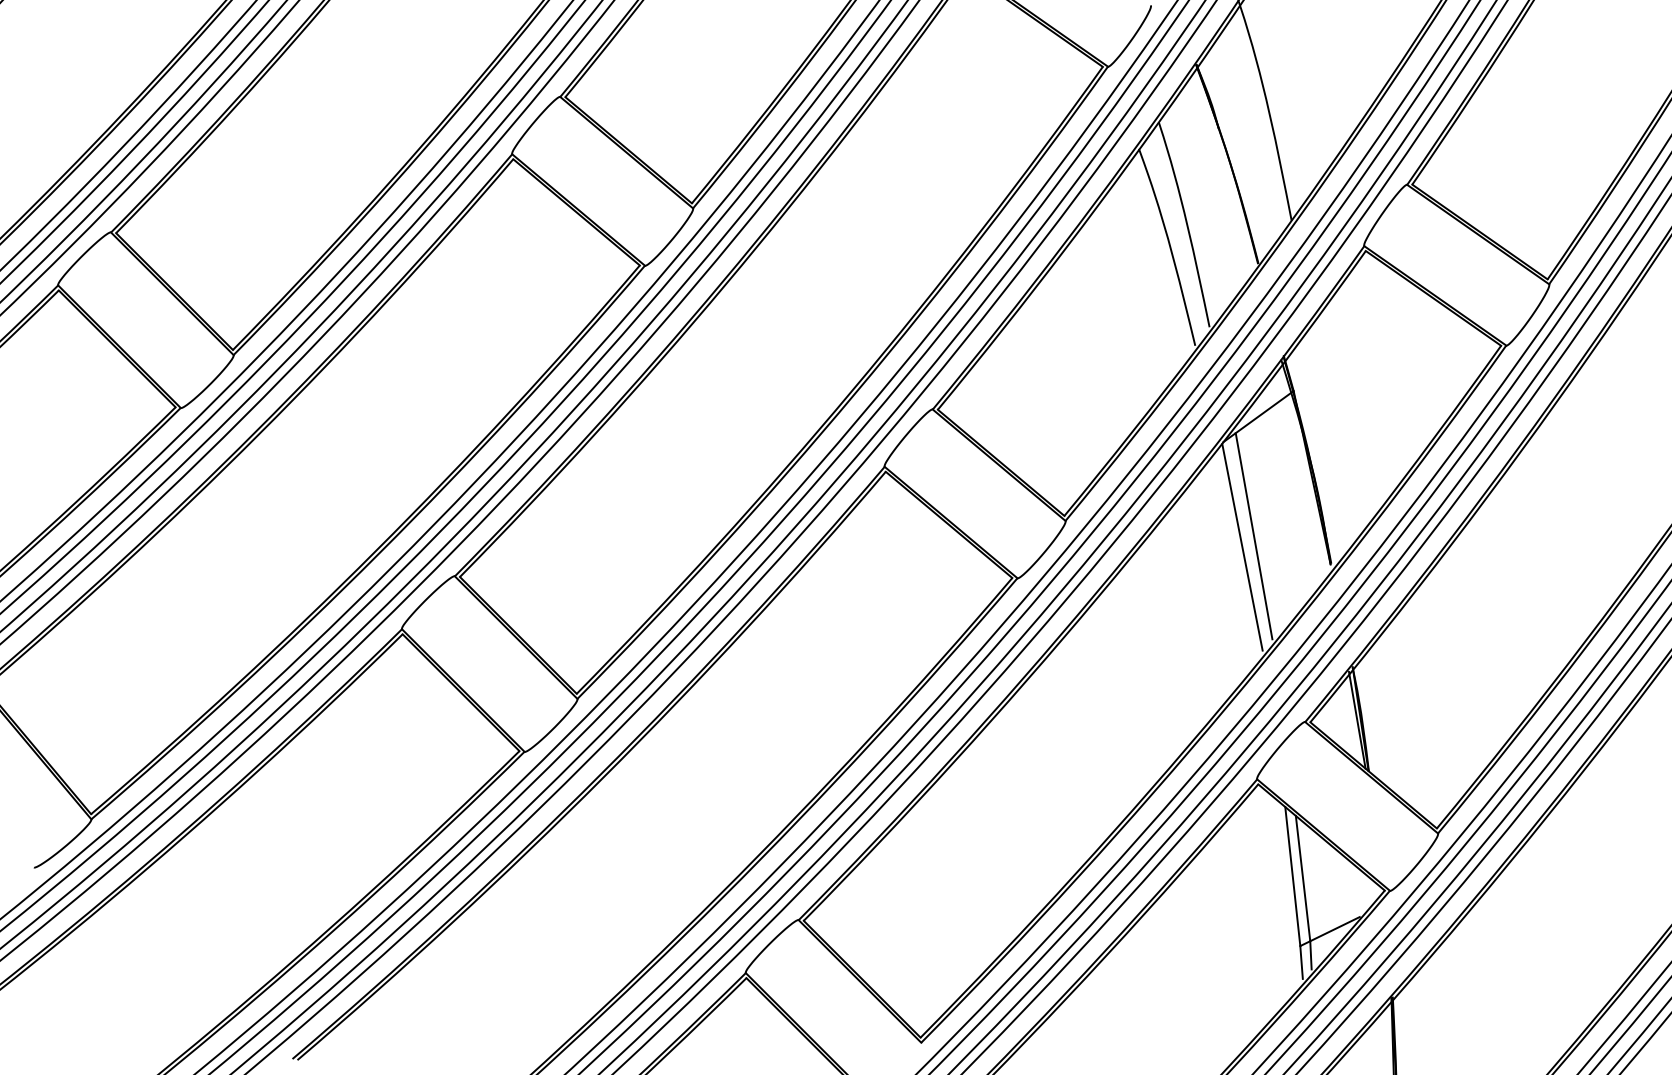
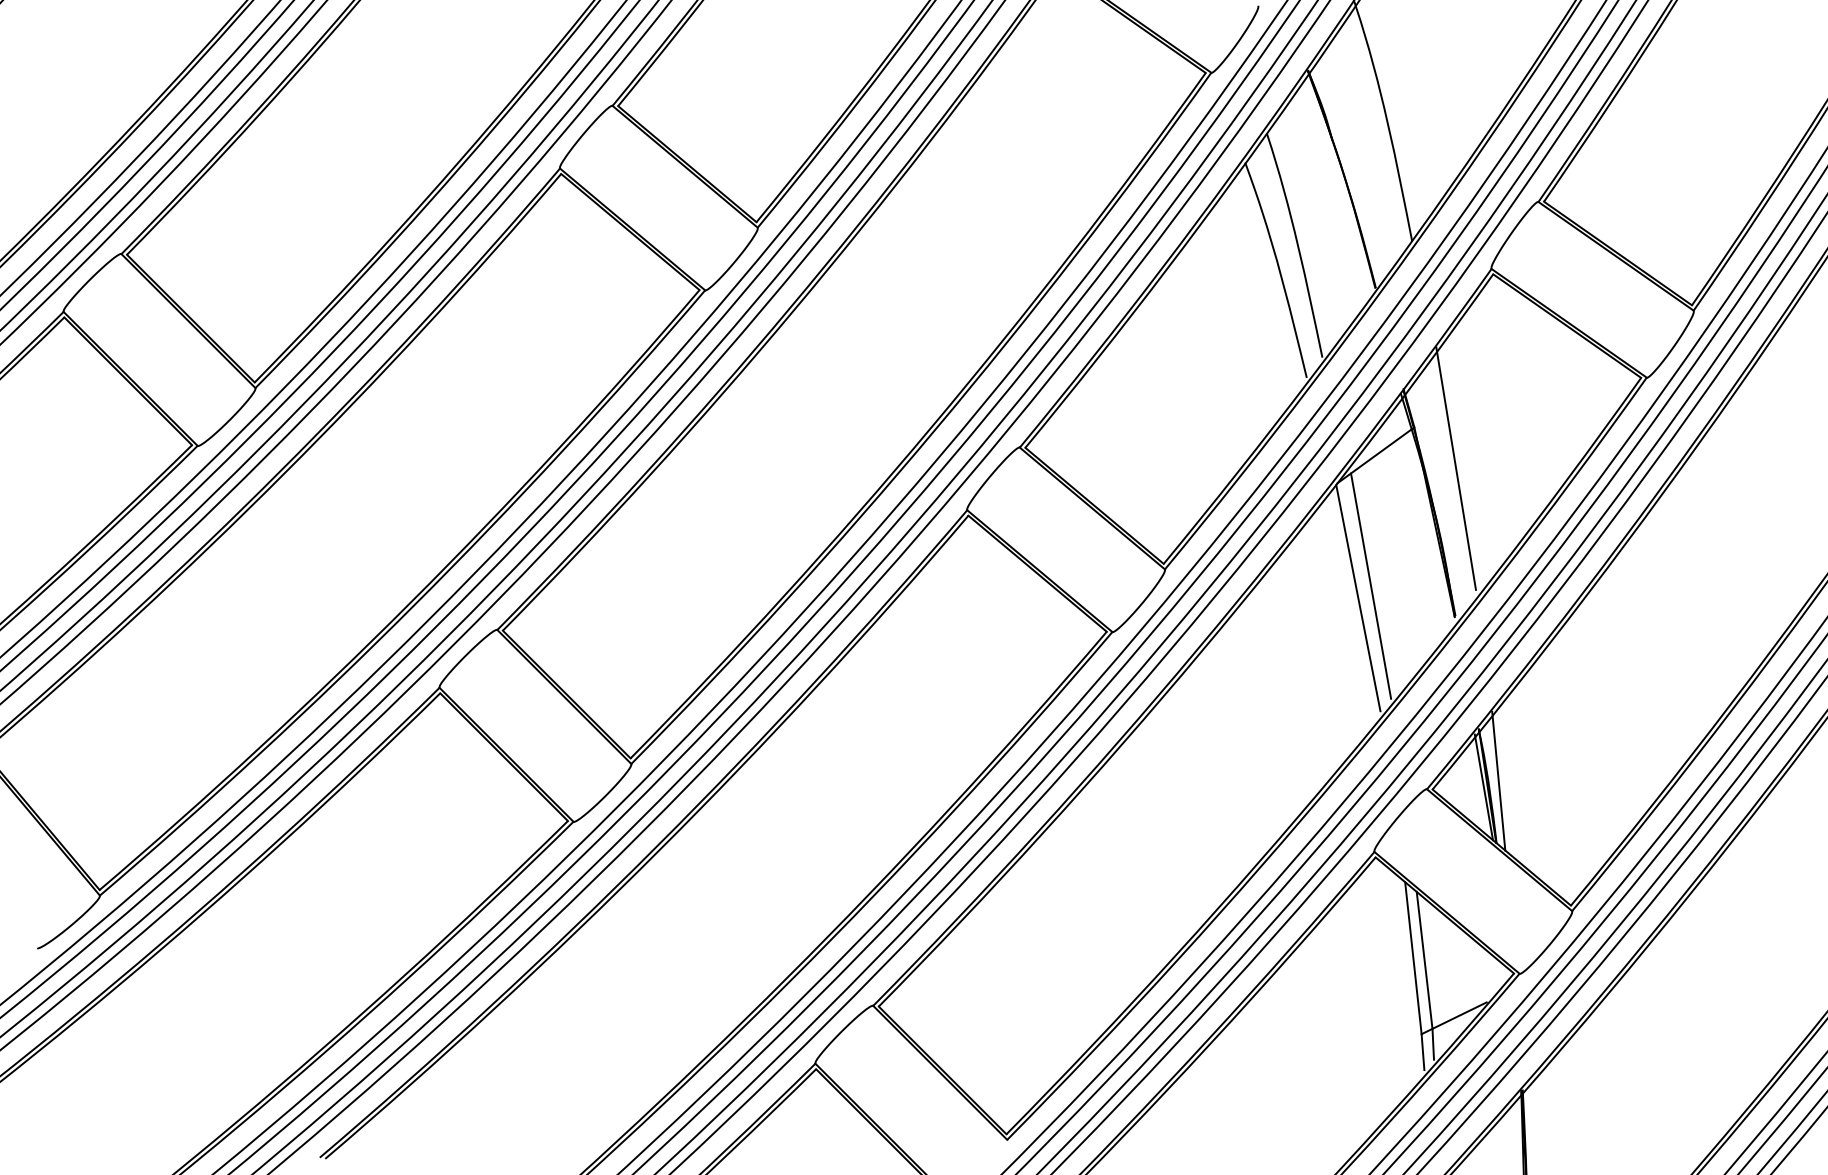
line: (1331, 428) -> (1455, 468), added
line: (1370, 714) -> (1498, 780), added

